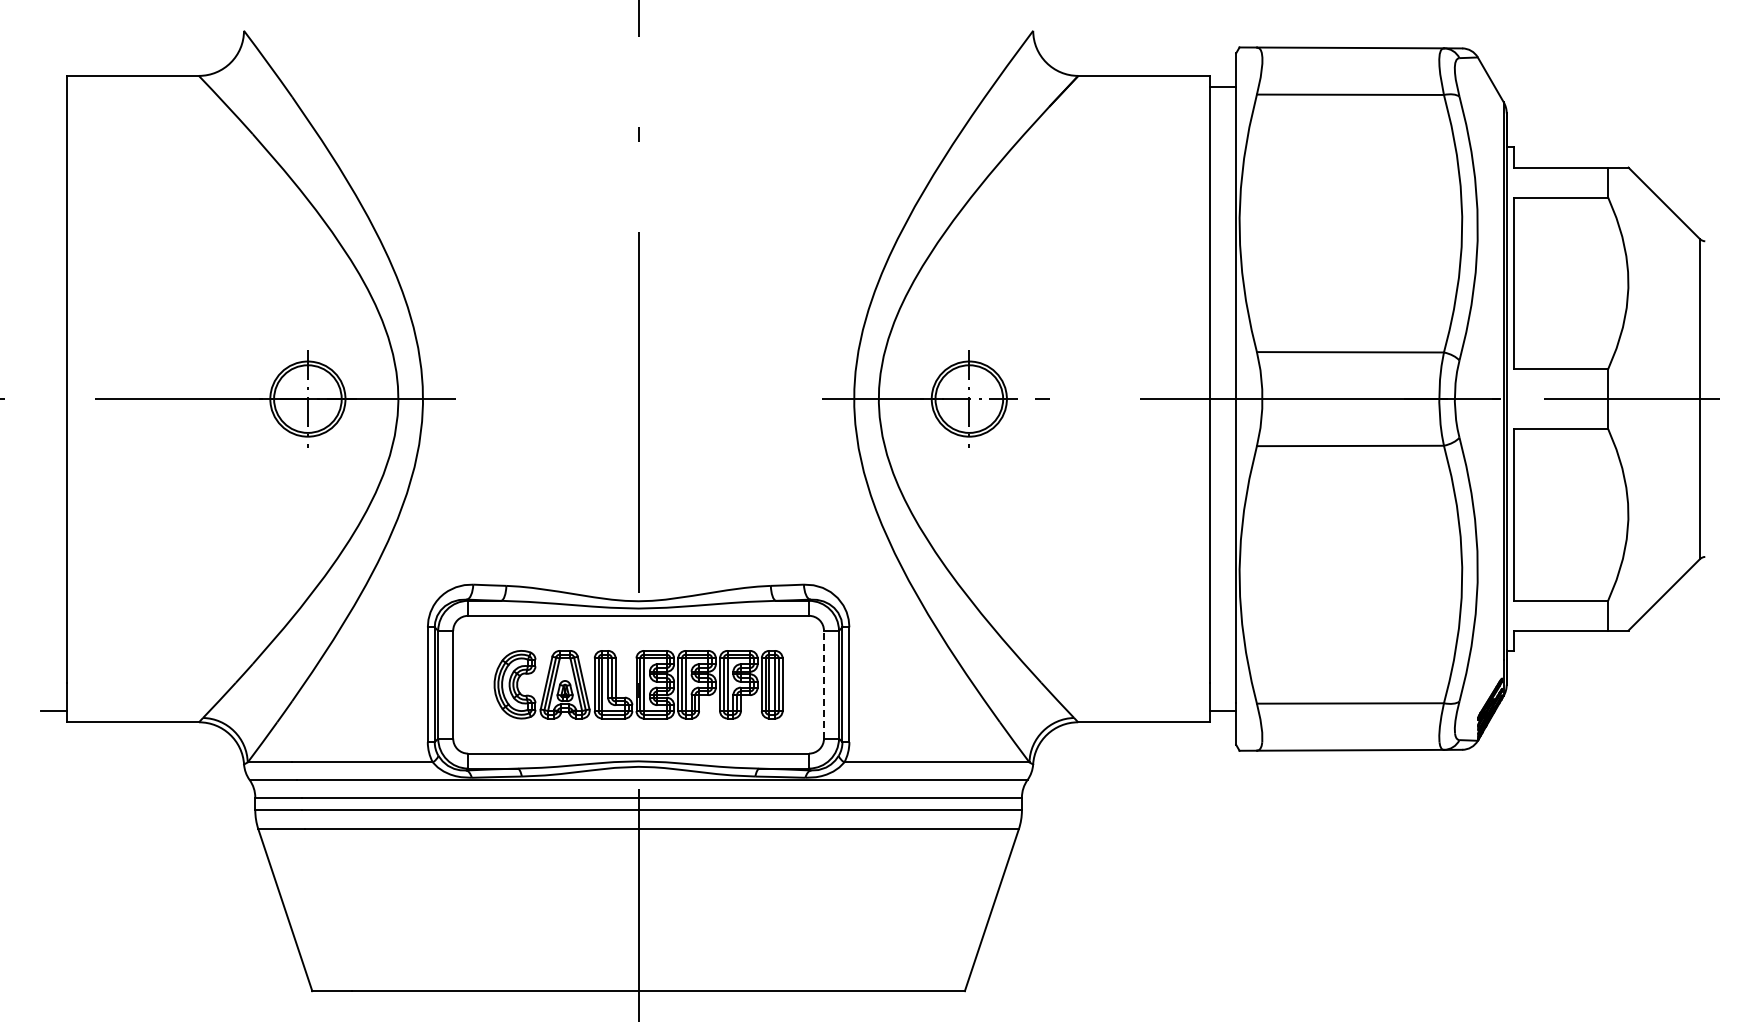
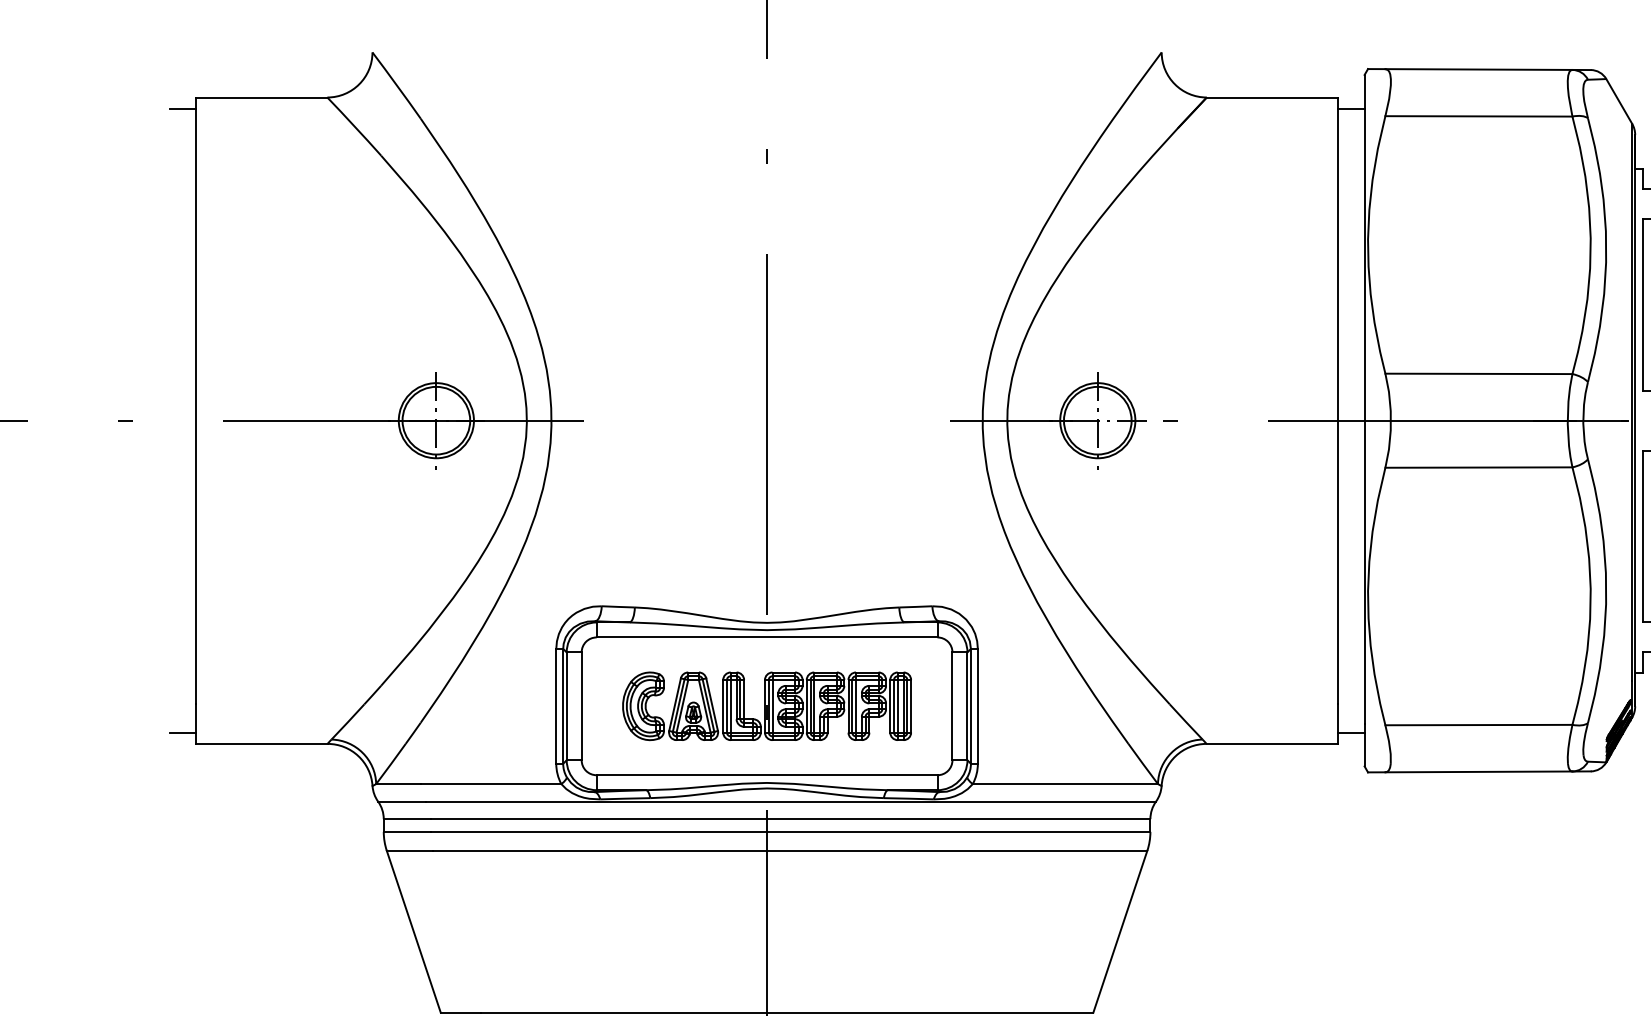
line: (54, 87) -> (182, 109), added
line: (824, 684) -> (952, 706), dashed -> solid

